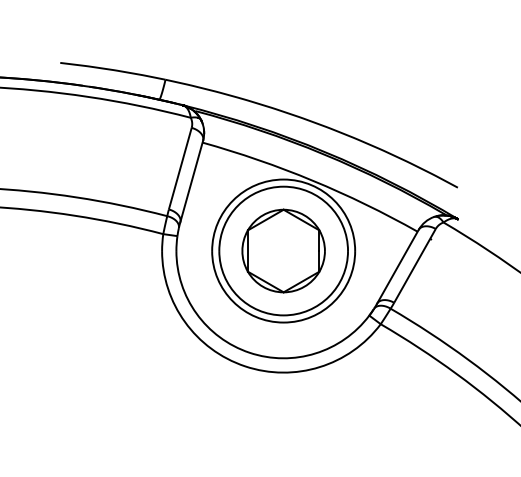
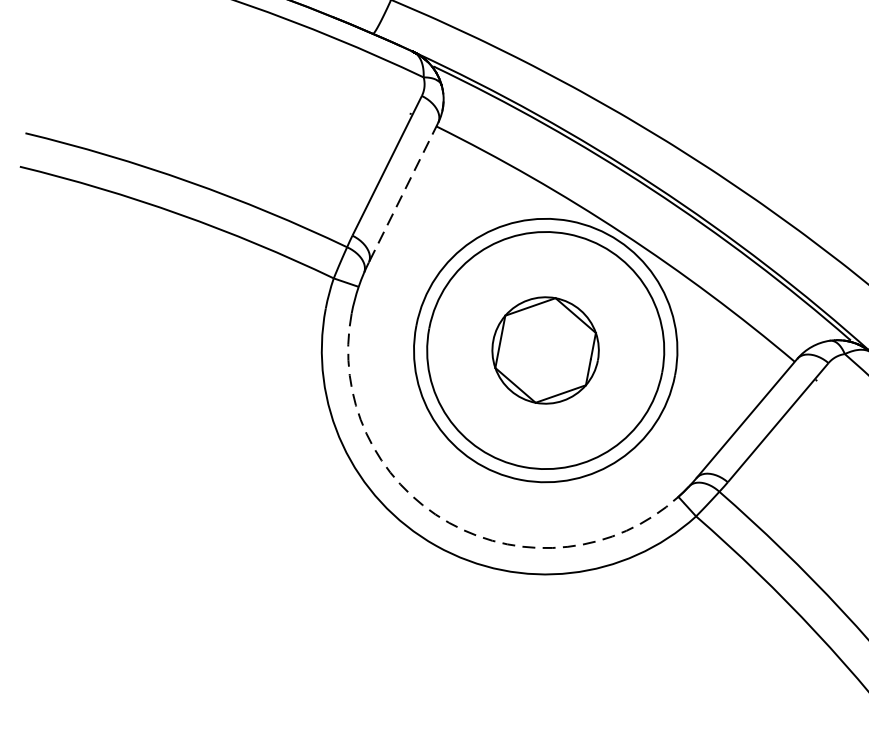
line: (191, 181) -> (402, 192), solid -> dashed
part: (283, 250) -> (545, 349), size x0.7
arc: (249, 352) -> (448, 522), solid -> dashed

